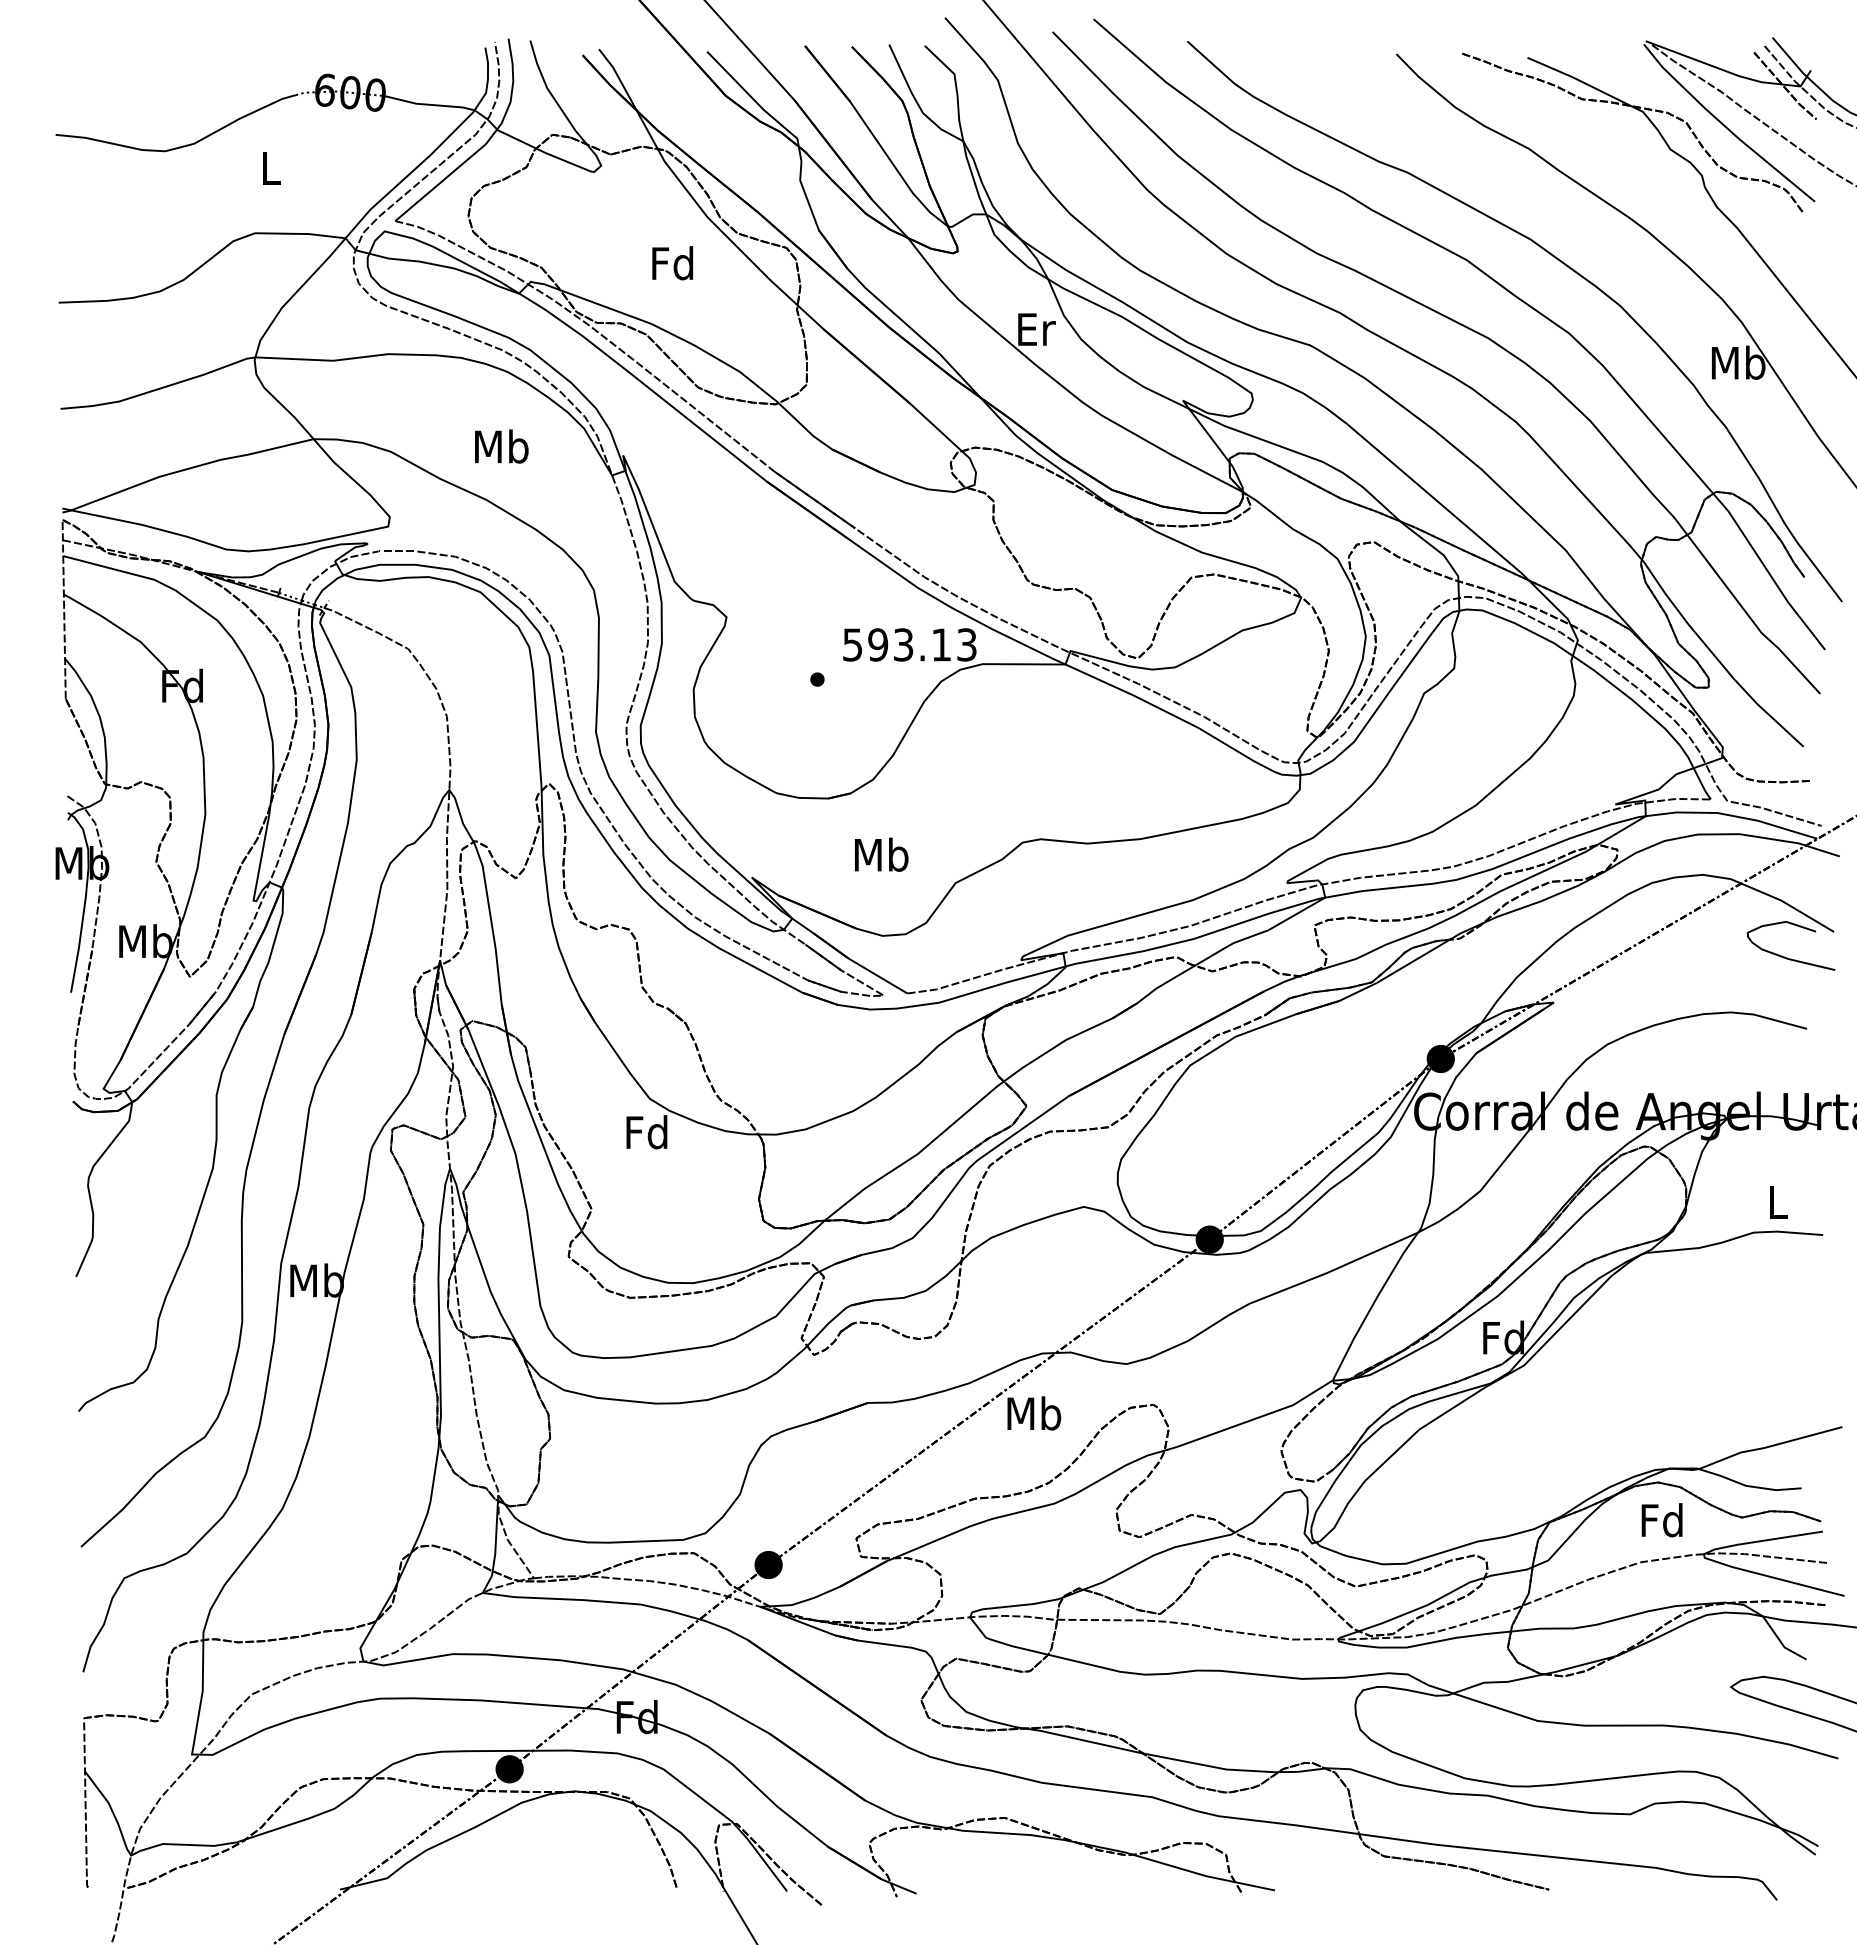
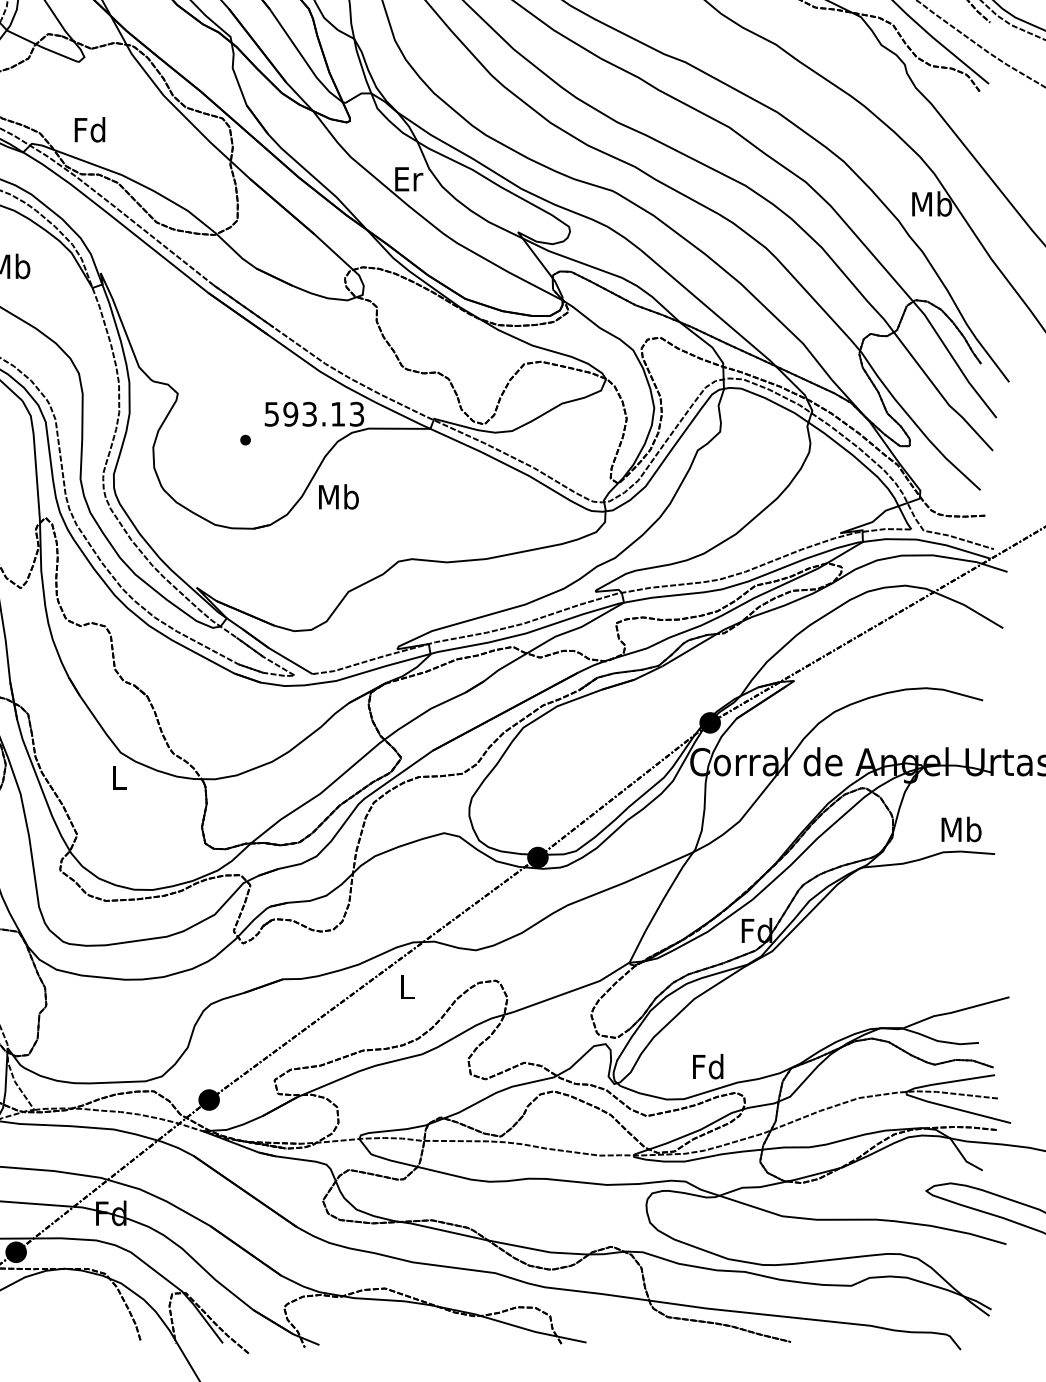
text: (672, 263) -> (89, 130), moved
text: (881, 854) -> (338, 496), moved
curve: (1787, 957) -> (968, 647), removed
text: (646, 1132) -> (118, 777), Fd -> L
text: (1777, 1201) -> (961, 829), L -> Mb
text: (1034, 1413) -> (407, 987), Mb -> L
text: (1661, 1520) -> (707, 1066), moved

